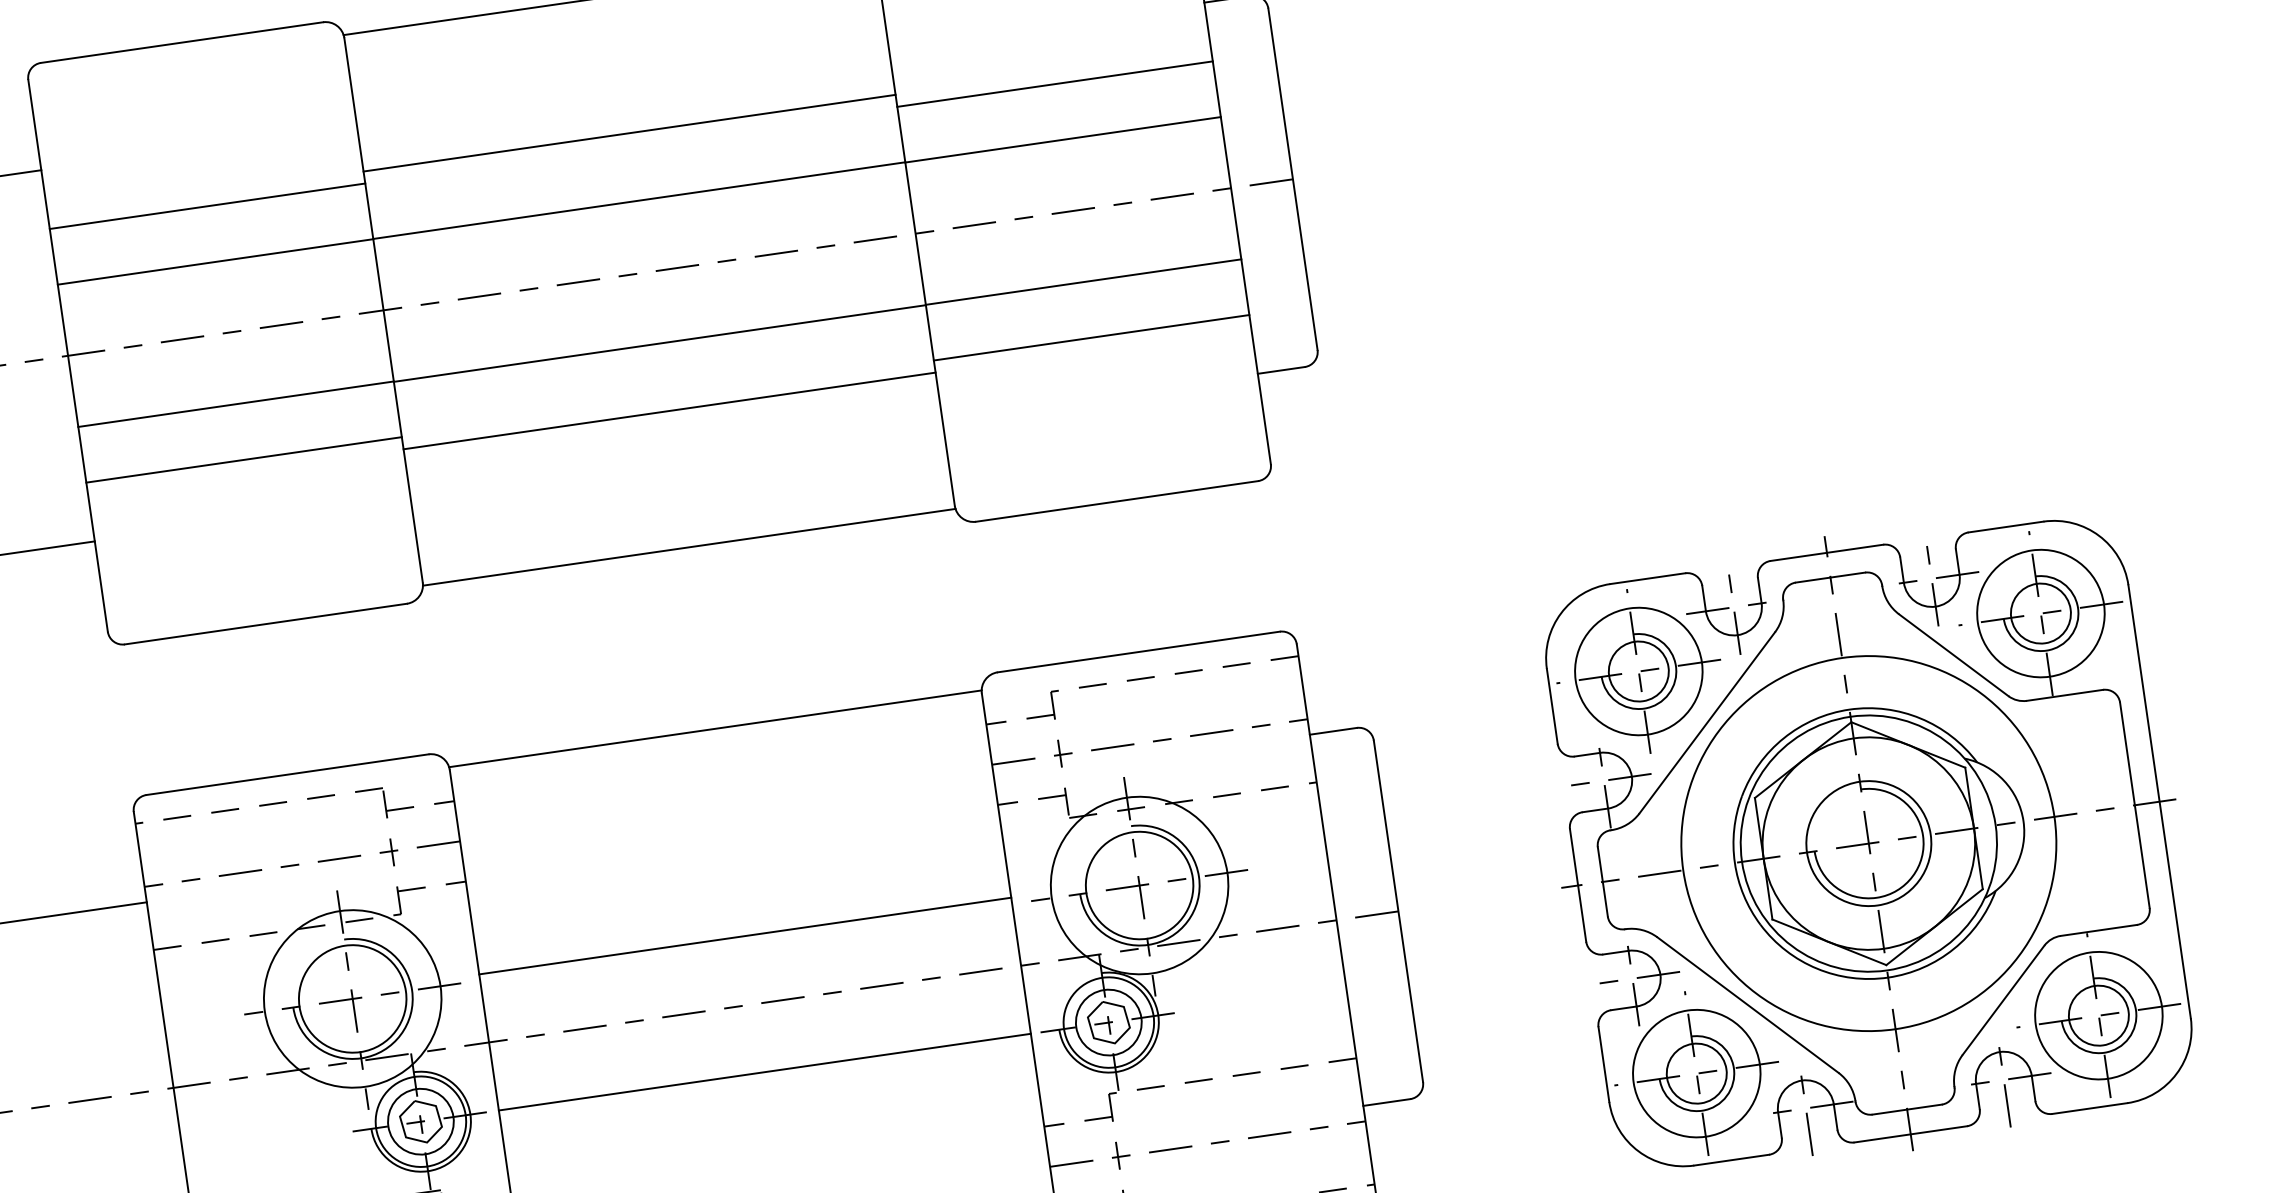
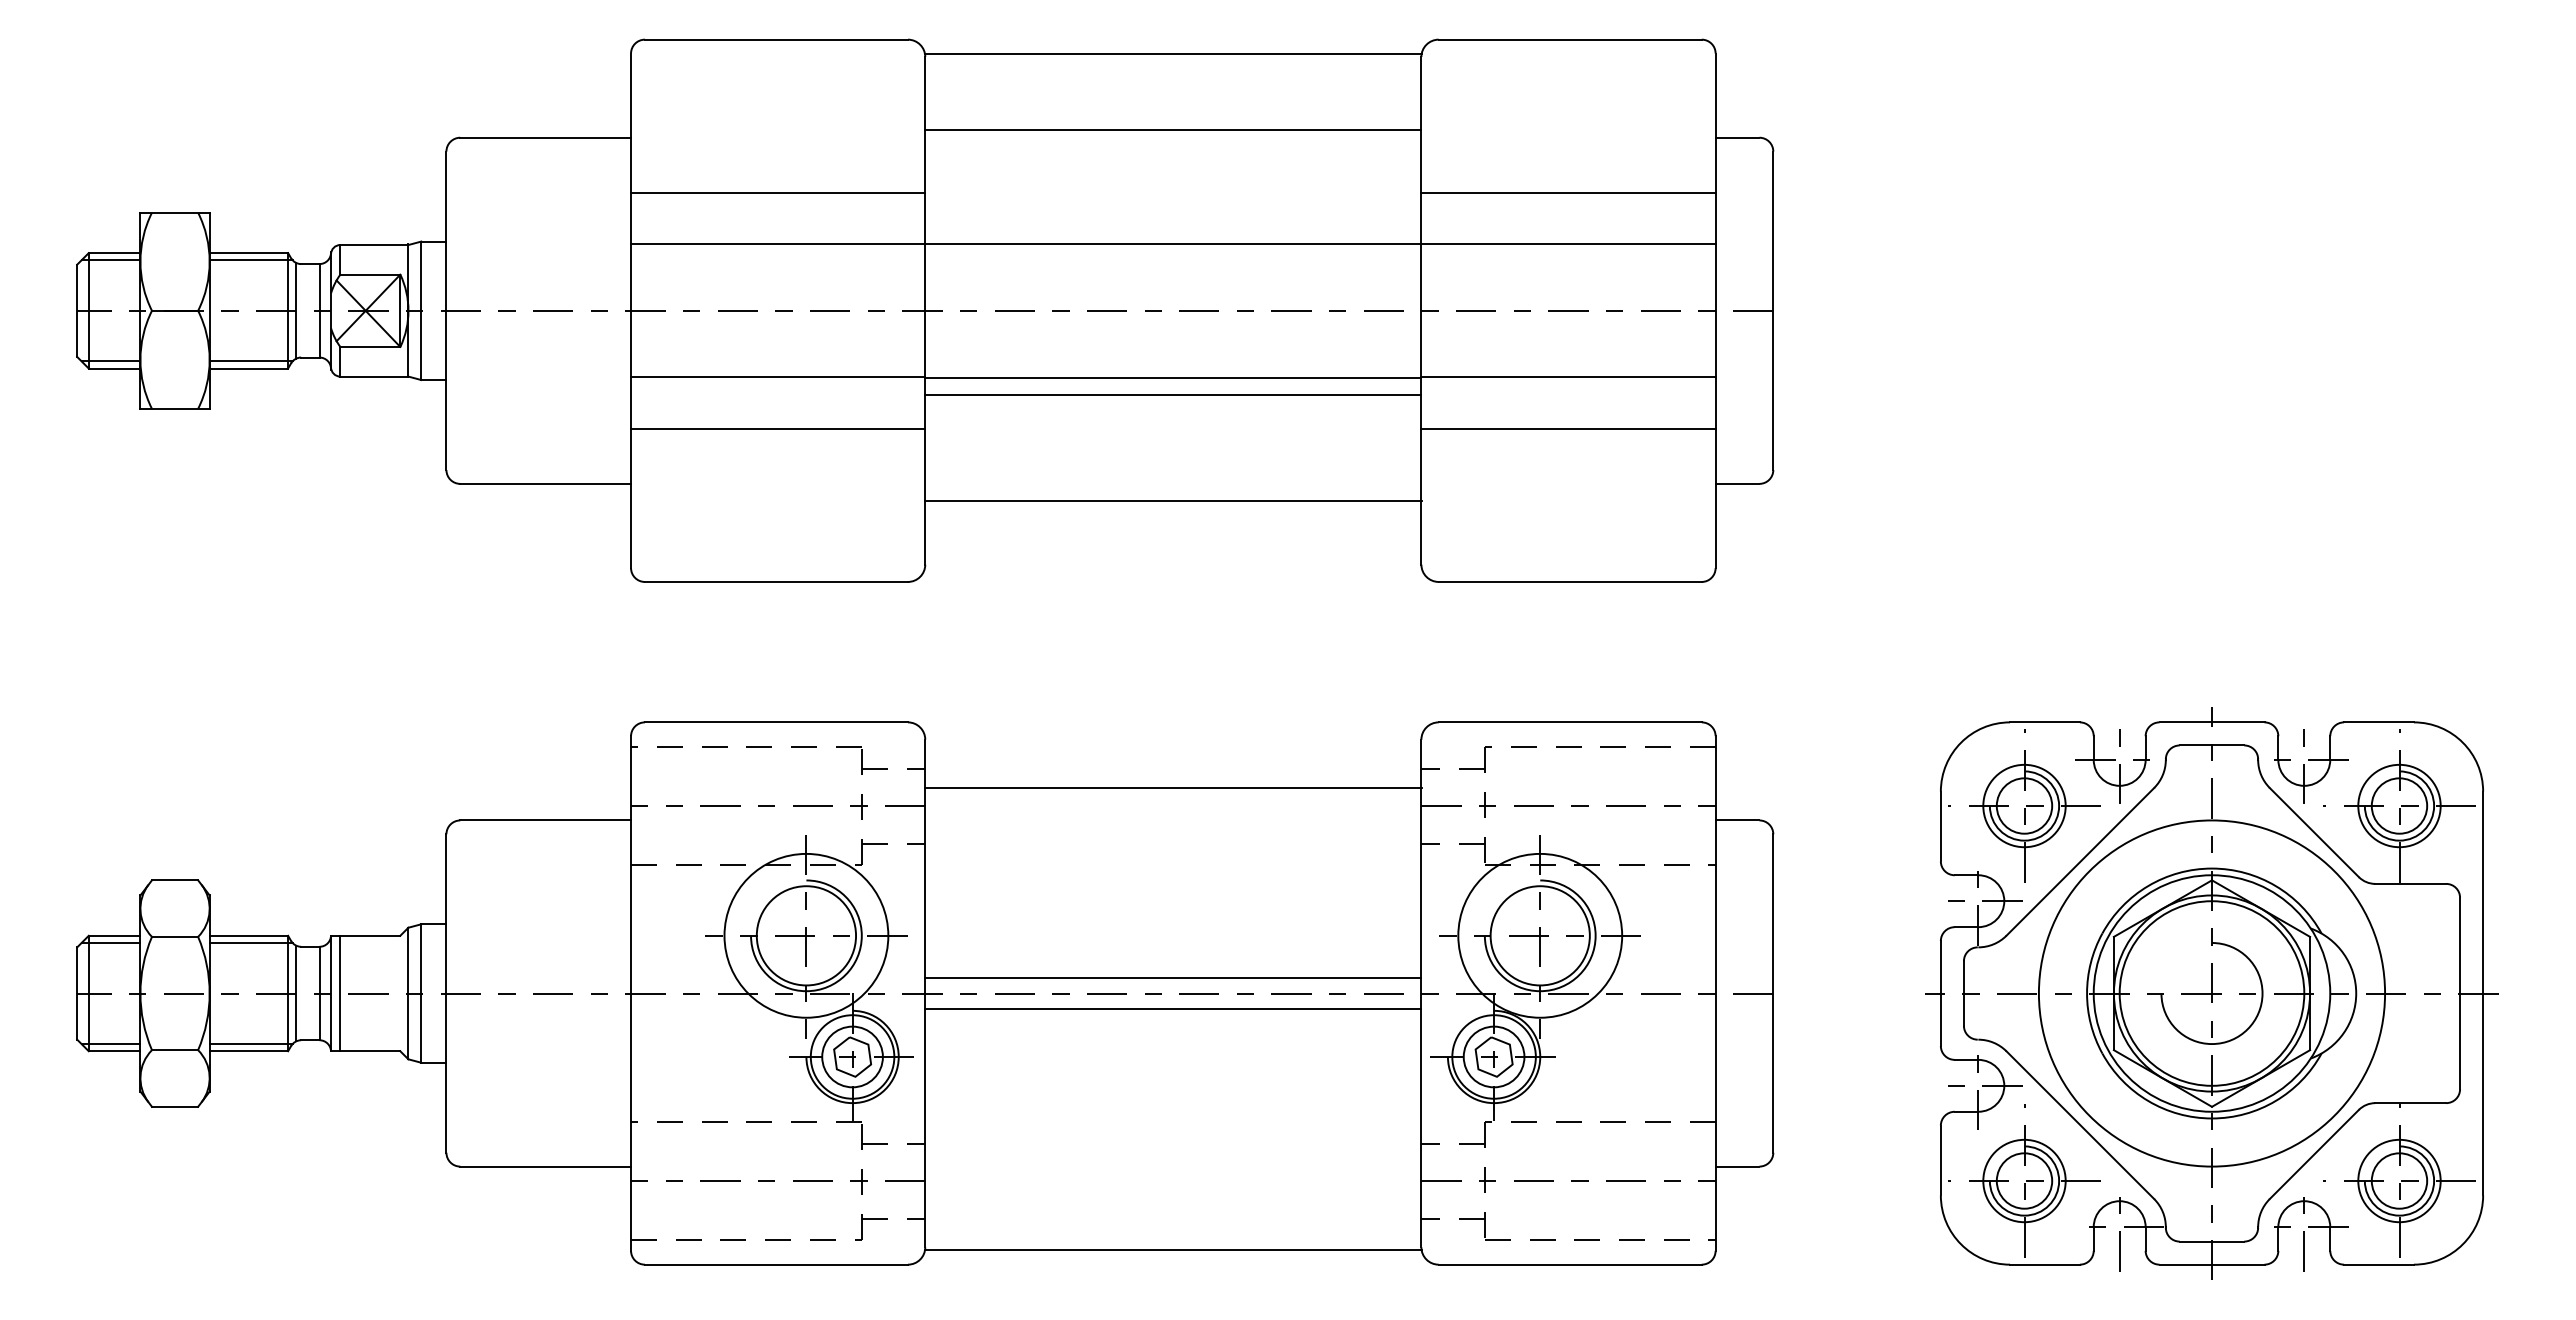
line: (629, 133) -> (1173, 130), moved
line: (669, 411) -> (1173, 395), moved
line: (689, 547) -> (1173, 500), moved
circle: (2040, 613) -> (2399, 805), size x0.7
circle: (1638, 670) -> (2024, 805), size x0.7
line: (715, 728) -> (1173, 787), moved
circle: (1868, 843) -> (2211, 993), size x1.6
line: (745, 936) -> (1173, 978), moved
circle: (2098, 1015) -> (2399, 1180), size x0.7
line: (764, 1071) -> (1173, 1008), moved
circle: (1696, 1073) -> (2024, 1180), size x0.7

